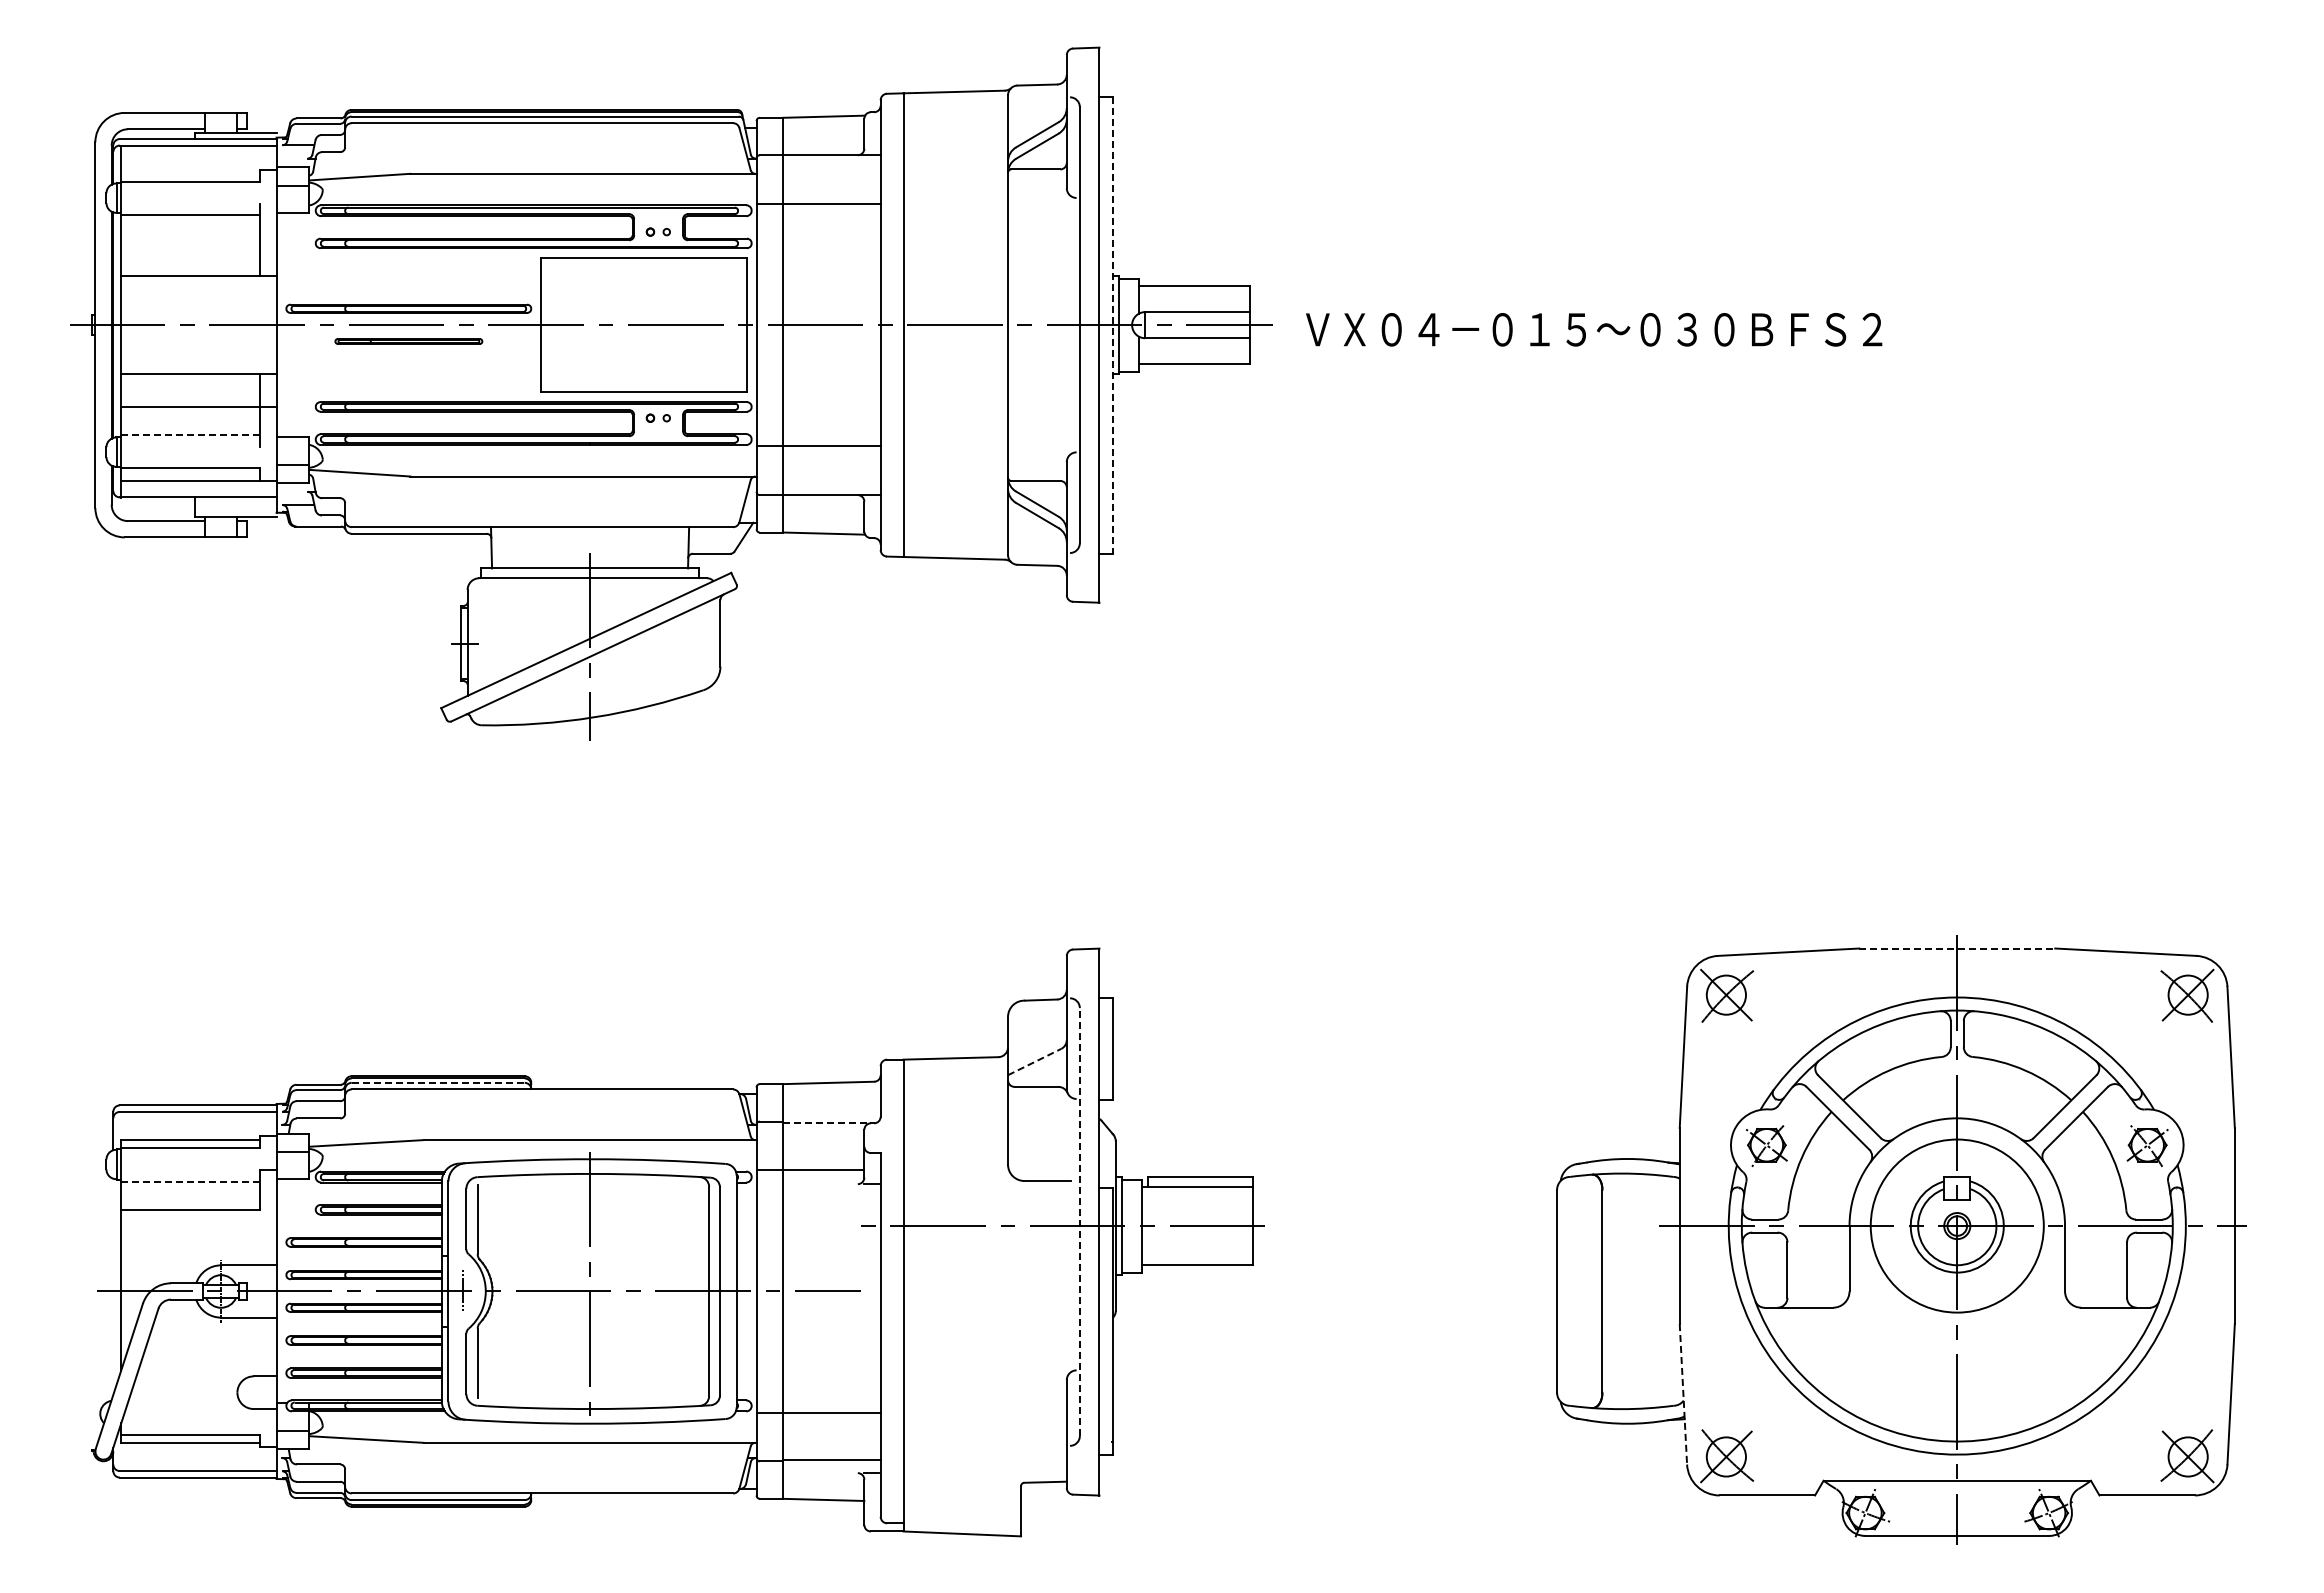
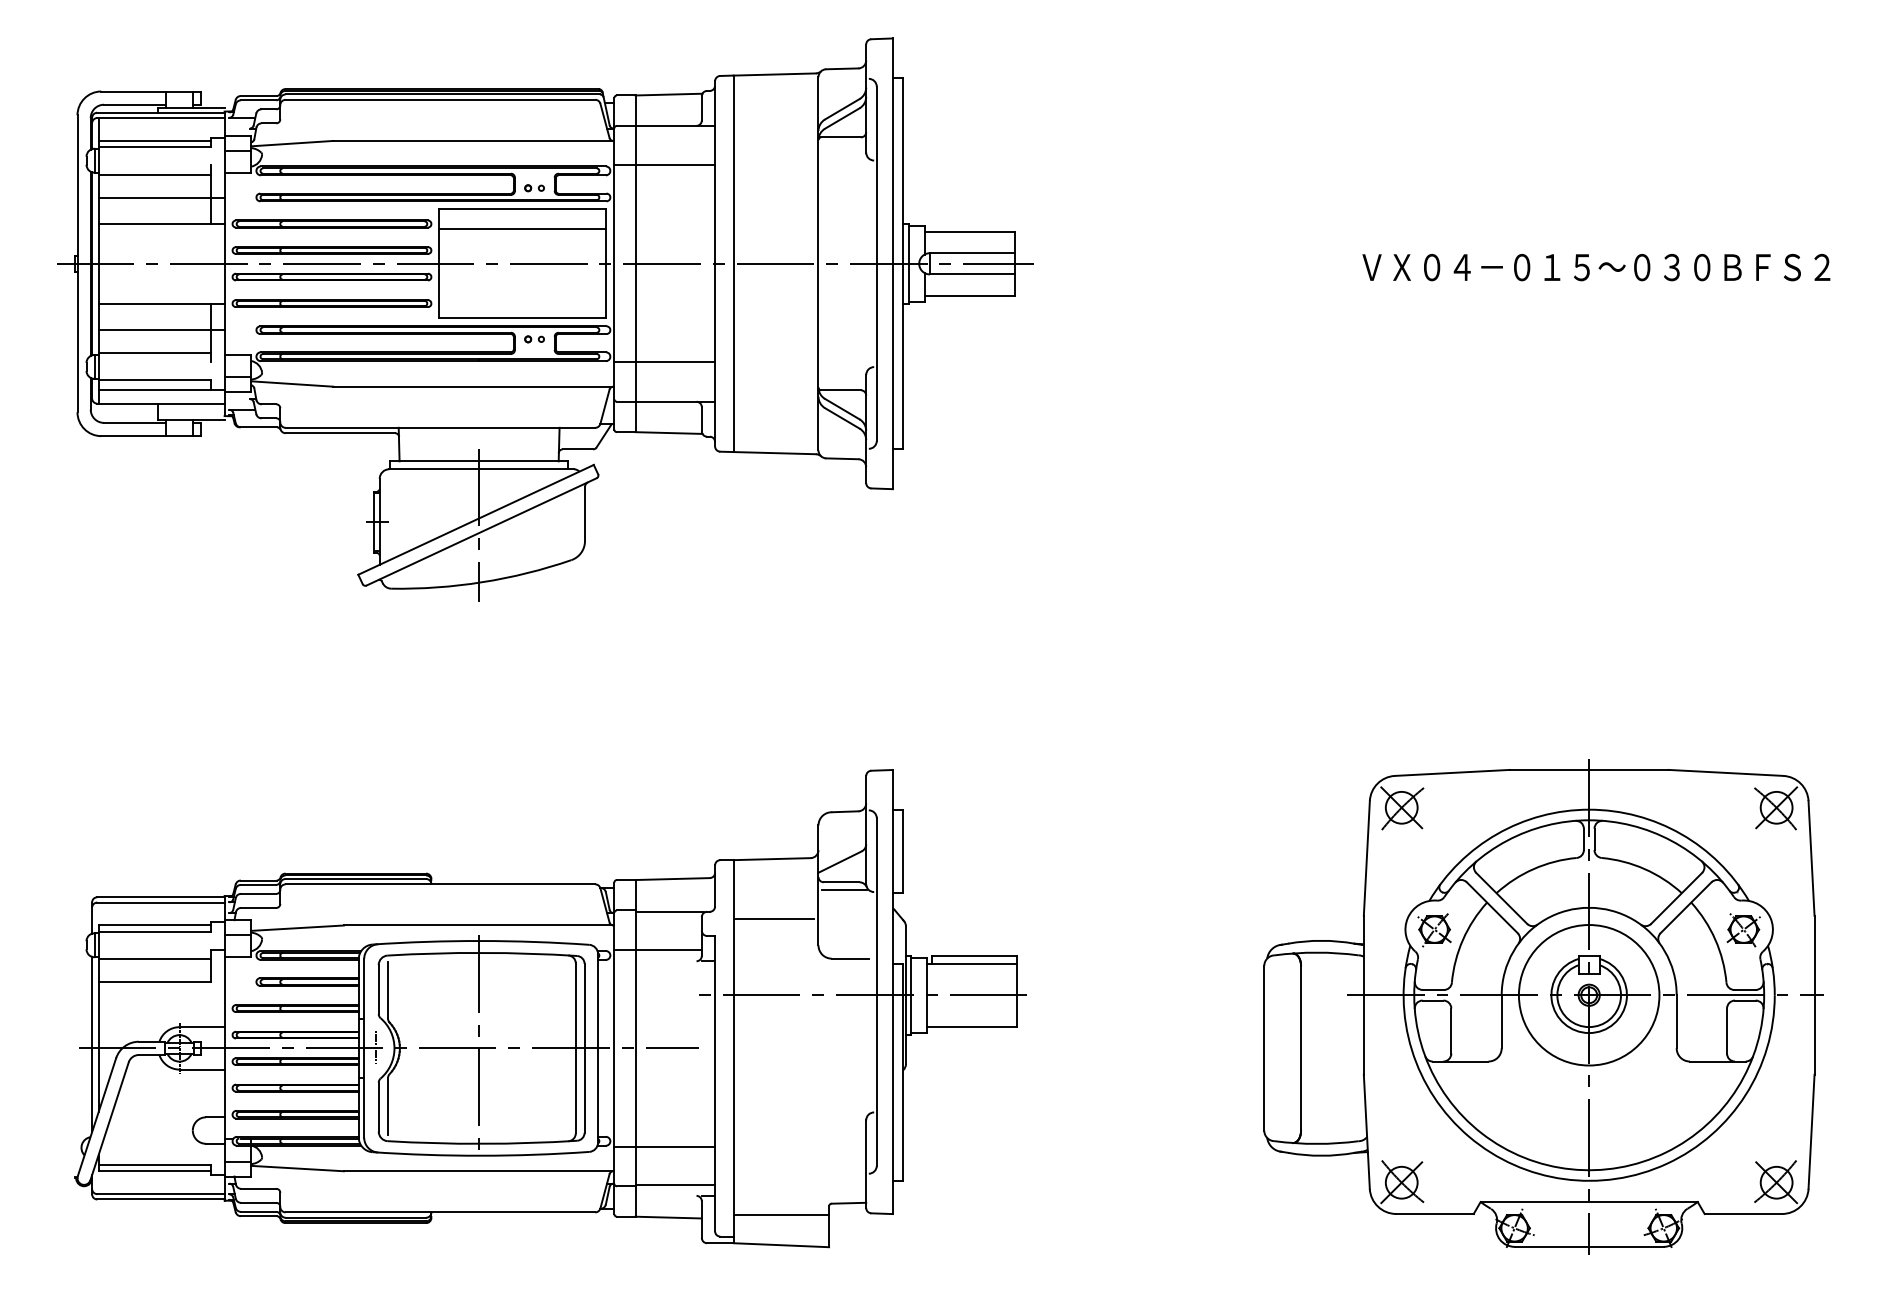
line: (190, 173) -> (154, 140), added
line: (198, 243) -> (161, 197), added
part: (408, 275) -> (331, 223), added
line: (643, 282) -> (522, 229), added
line: (1112, 325) -> (903, 264), dashed -> solid
text: (1594, 329) -> (1596, 267), moved
part: (408, 341) -> (331, 277), size x1.67
part: (408, 374) -> (331, 303), added
line: (191, 435) -> (155, 353), dashed -> solid
line: (1957, 948) -> (1589, 769), dashed -> solid
line: (1034, 1062) -> (839, 862), dashed -> solid
line: (438, 1082) -> (356, 878), dashed -> solid
line: (1040, 1096) -> (844, 890), added
line: (825, 1123) -> (670, 911), dashed -> solid
line: (952, 1132) -> (773, 919), added
line: (191, 1181) -> (155, 959), dashed -> solid
line: (1079, 1222) -> (876, 992), dashed -> solid
line: (113, 1286) -> (92, 1044), added
line: (1683, 1394) -> (1366, 1132), dashed -> solid
line: (962, 1496) -> (781, 1214), added

